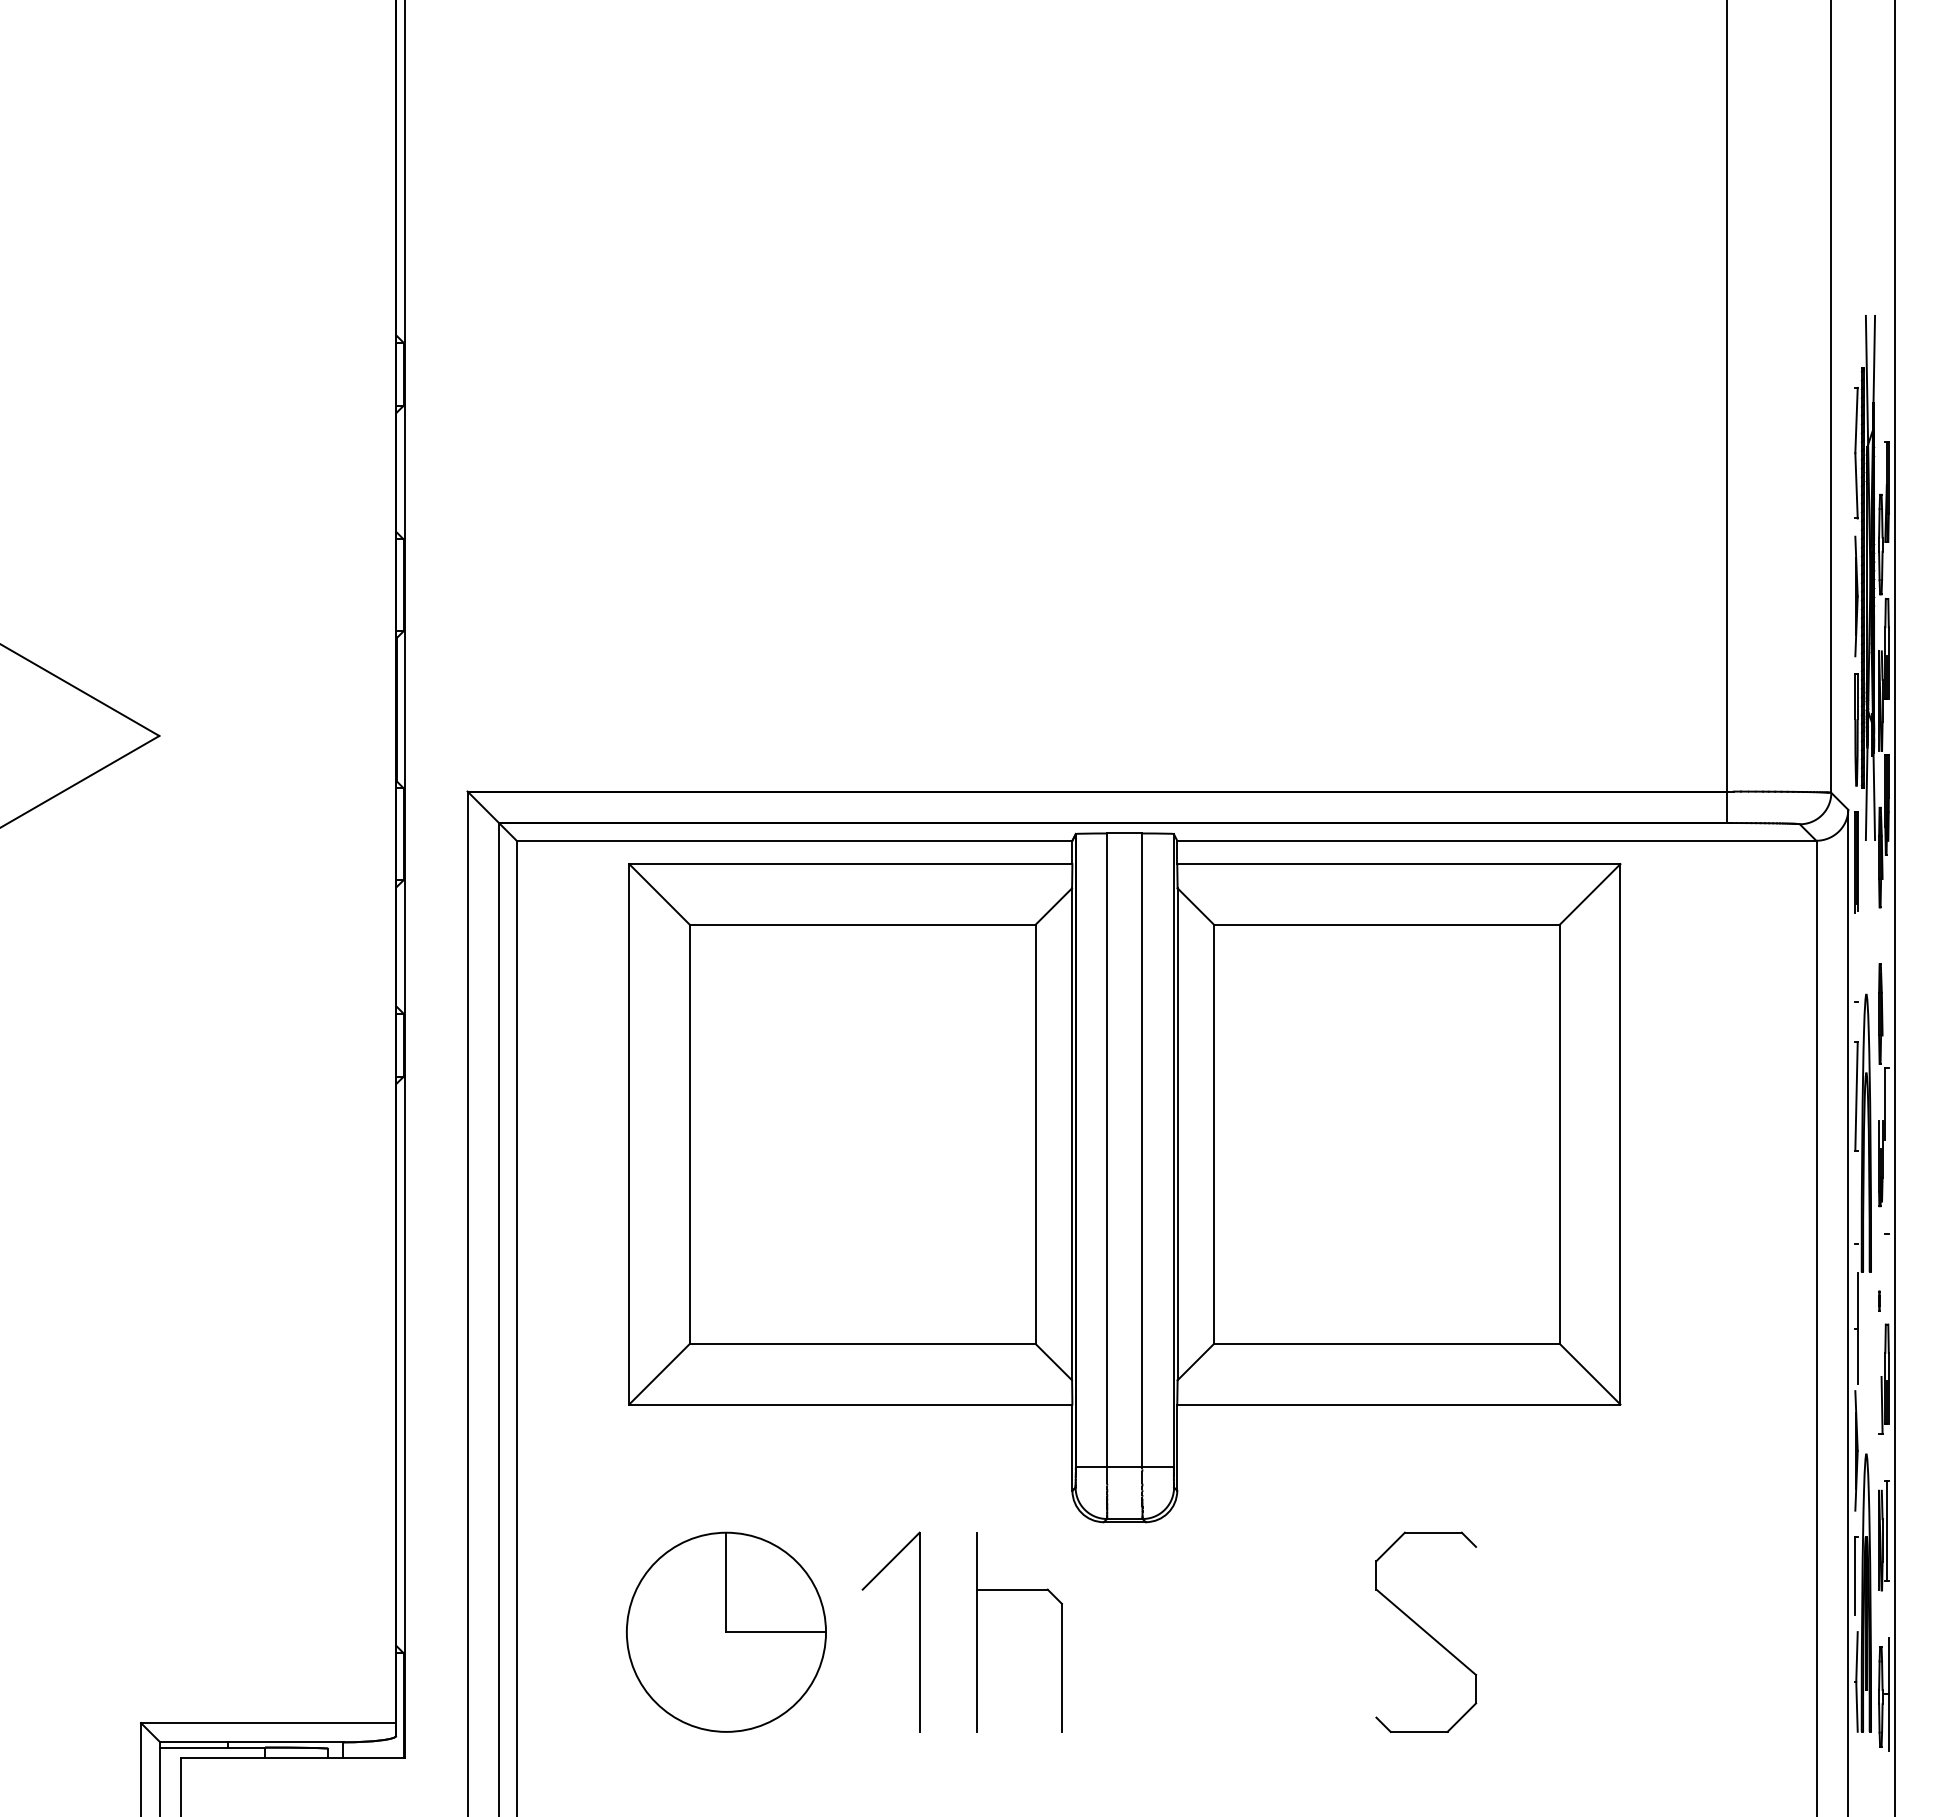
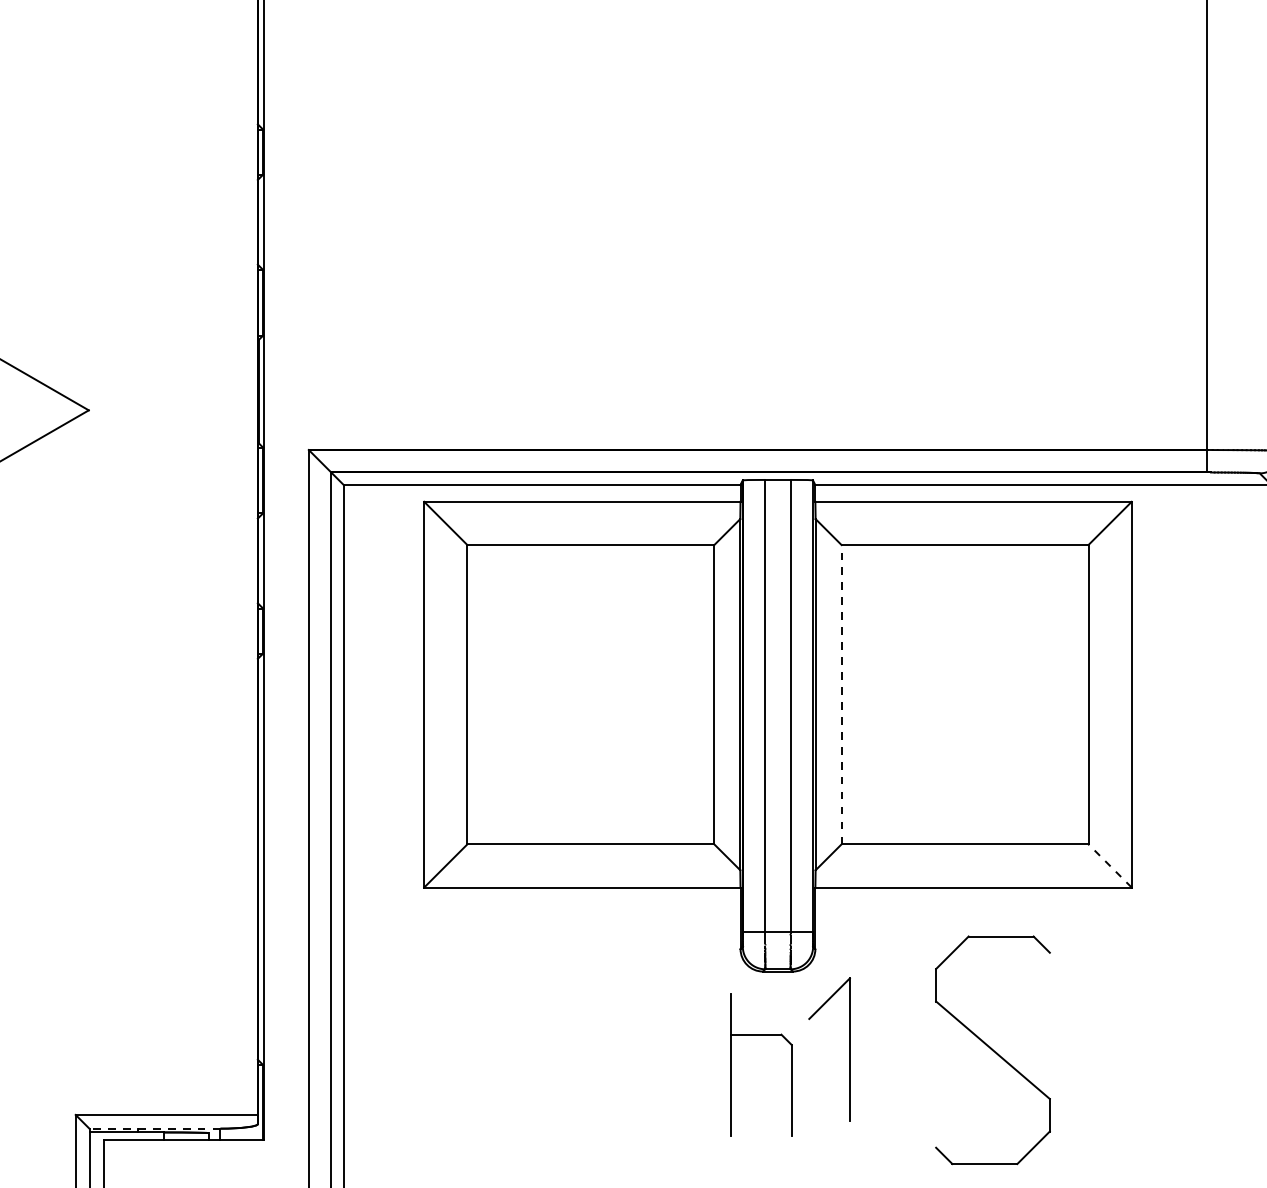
line: (1213, 1134) -> (841, 694), solid -> dashed
line: (1590, 1374) -> (1110, 866), solid -> dashed
part: (1019, 1590) -> (761, 1035), moved
part: (726, 1631) -> (493, 1049), removed
part: (919, 1631) -> (849, 1048), moved
part: (1426, 1631) -> (993, 1049), size x1.6
line: (252, 1742) -> (155, 1128), solid -> dashed

